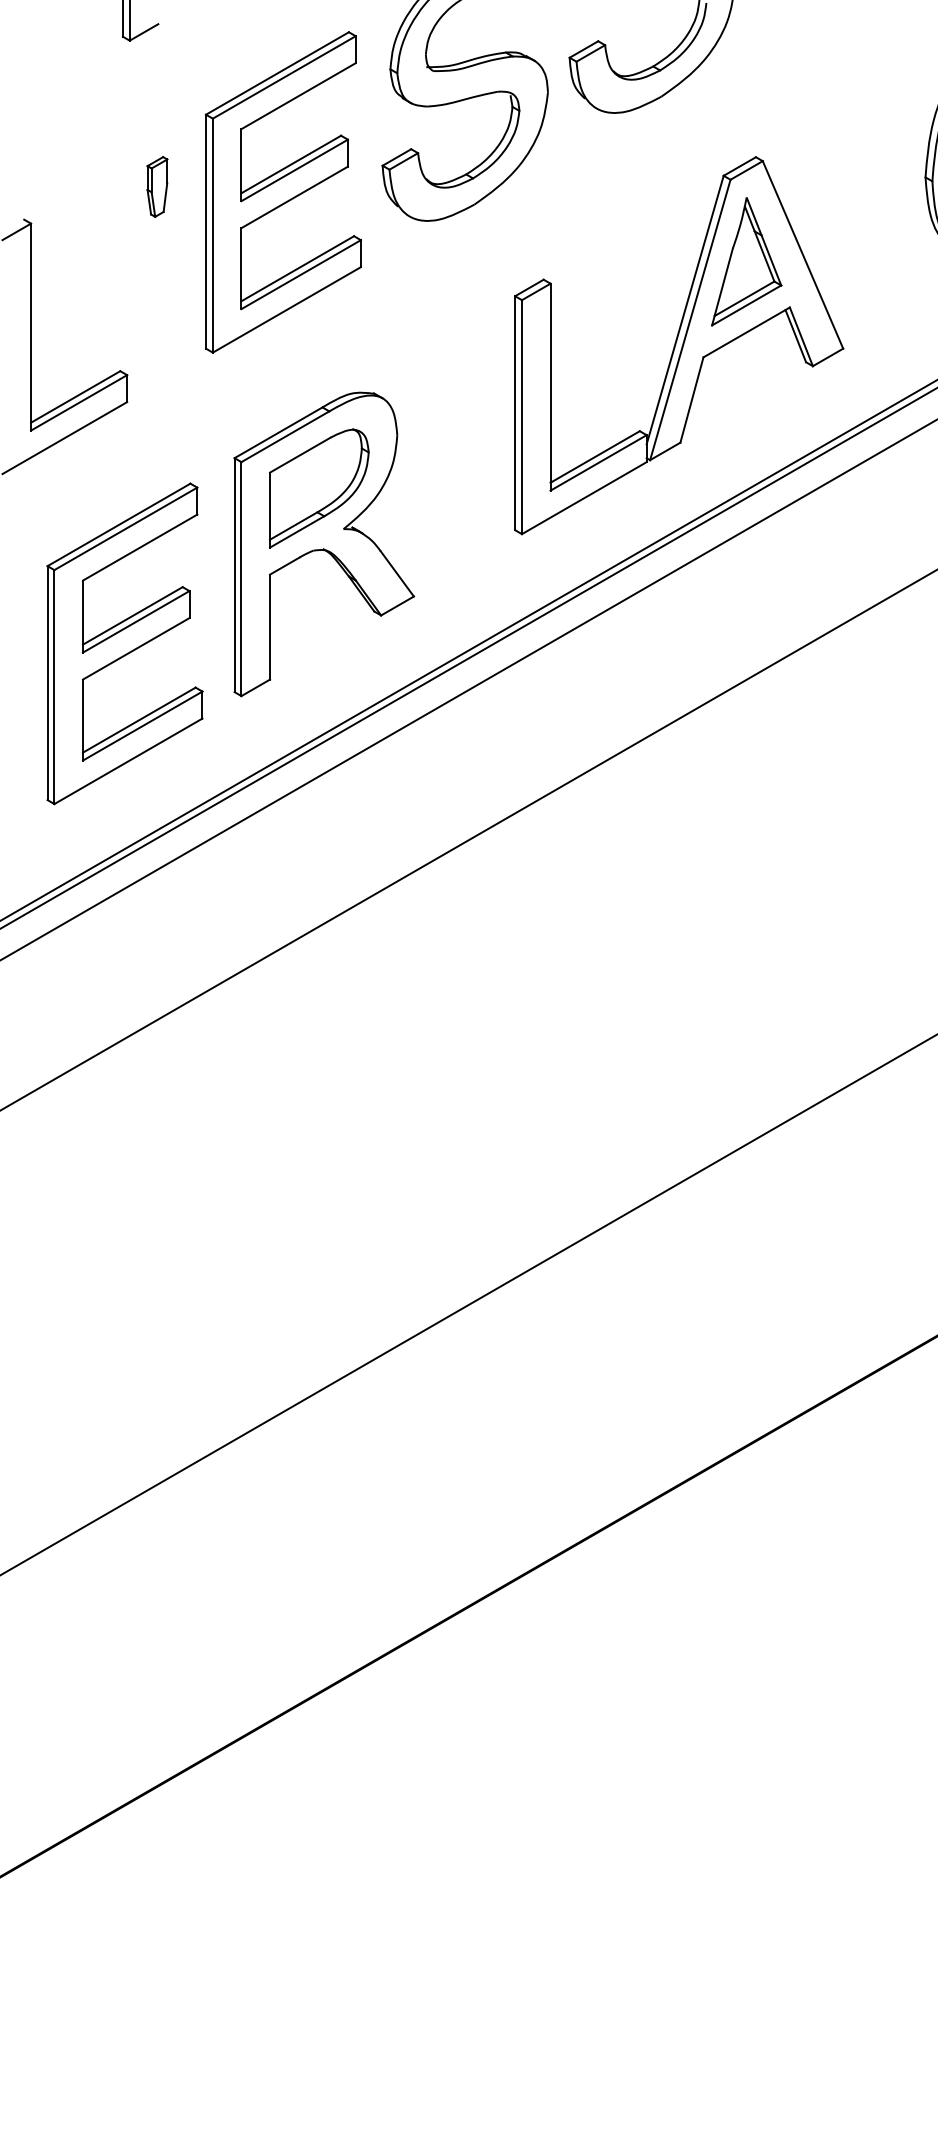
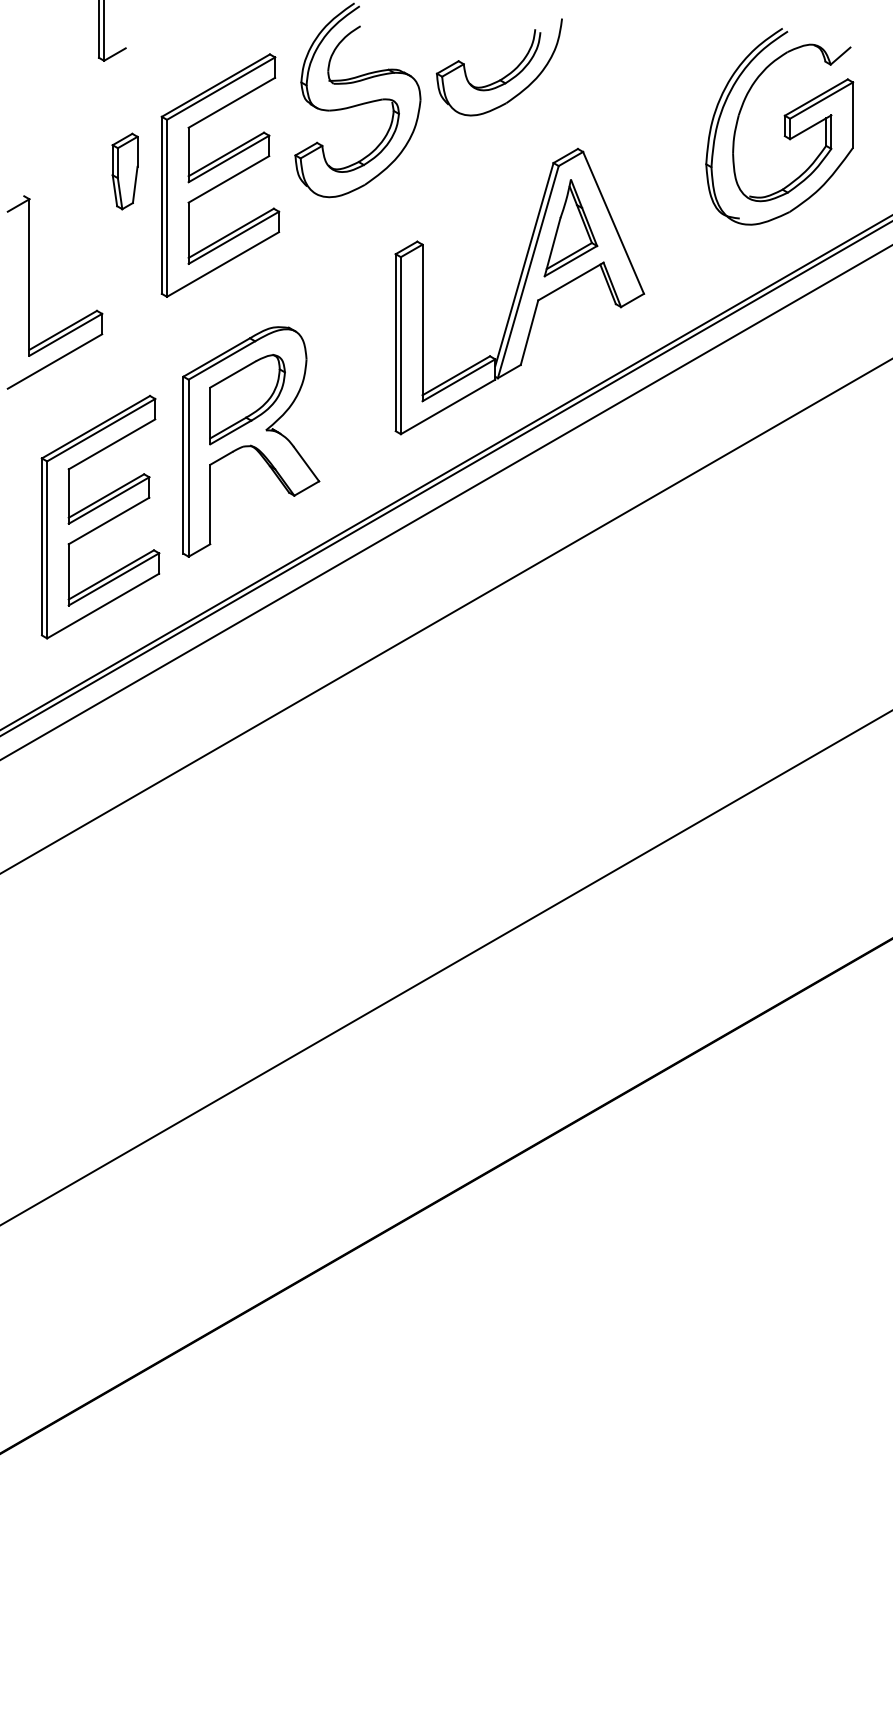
part: (156, 186) -> (124, 171), size x1.67

